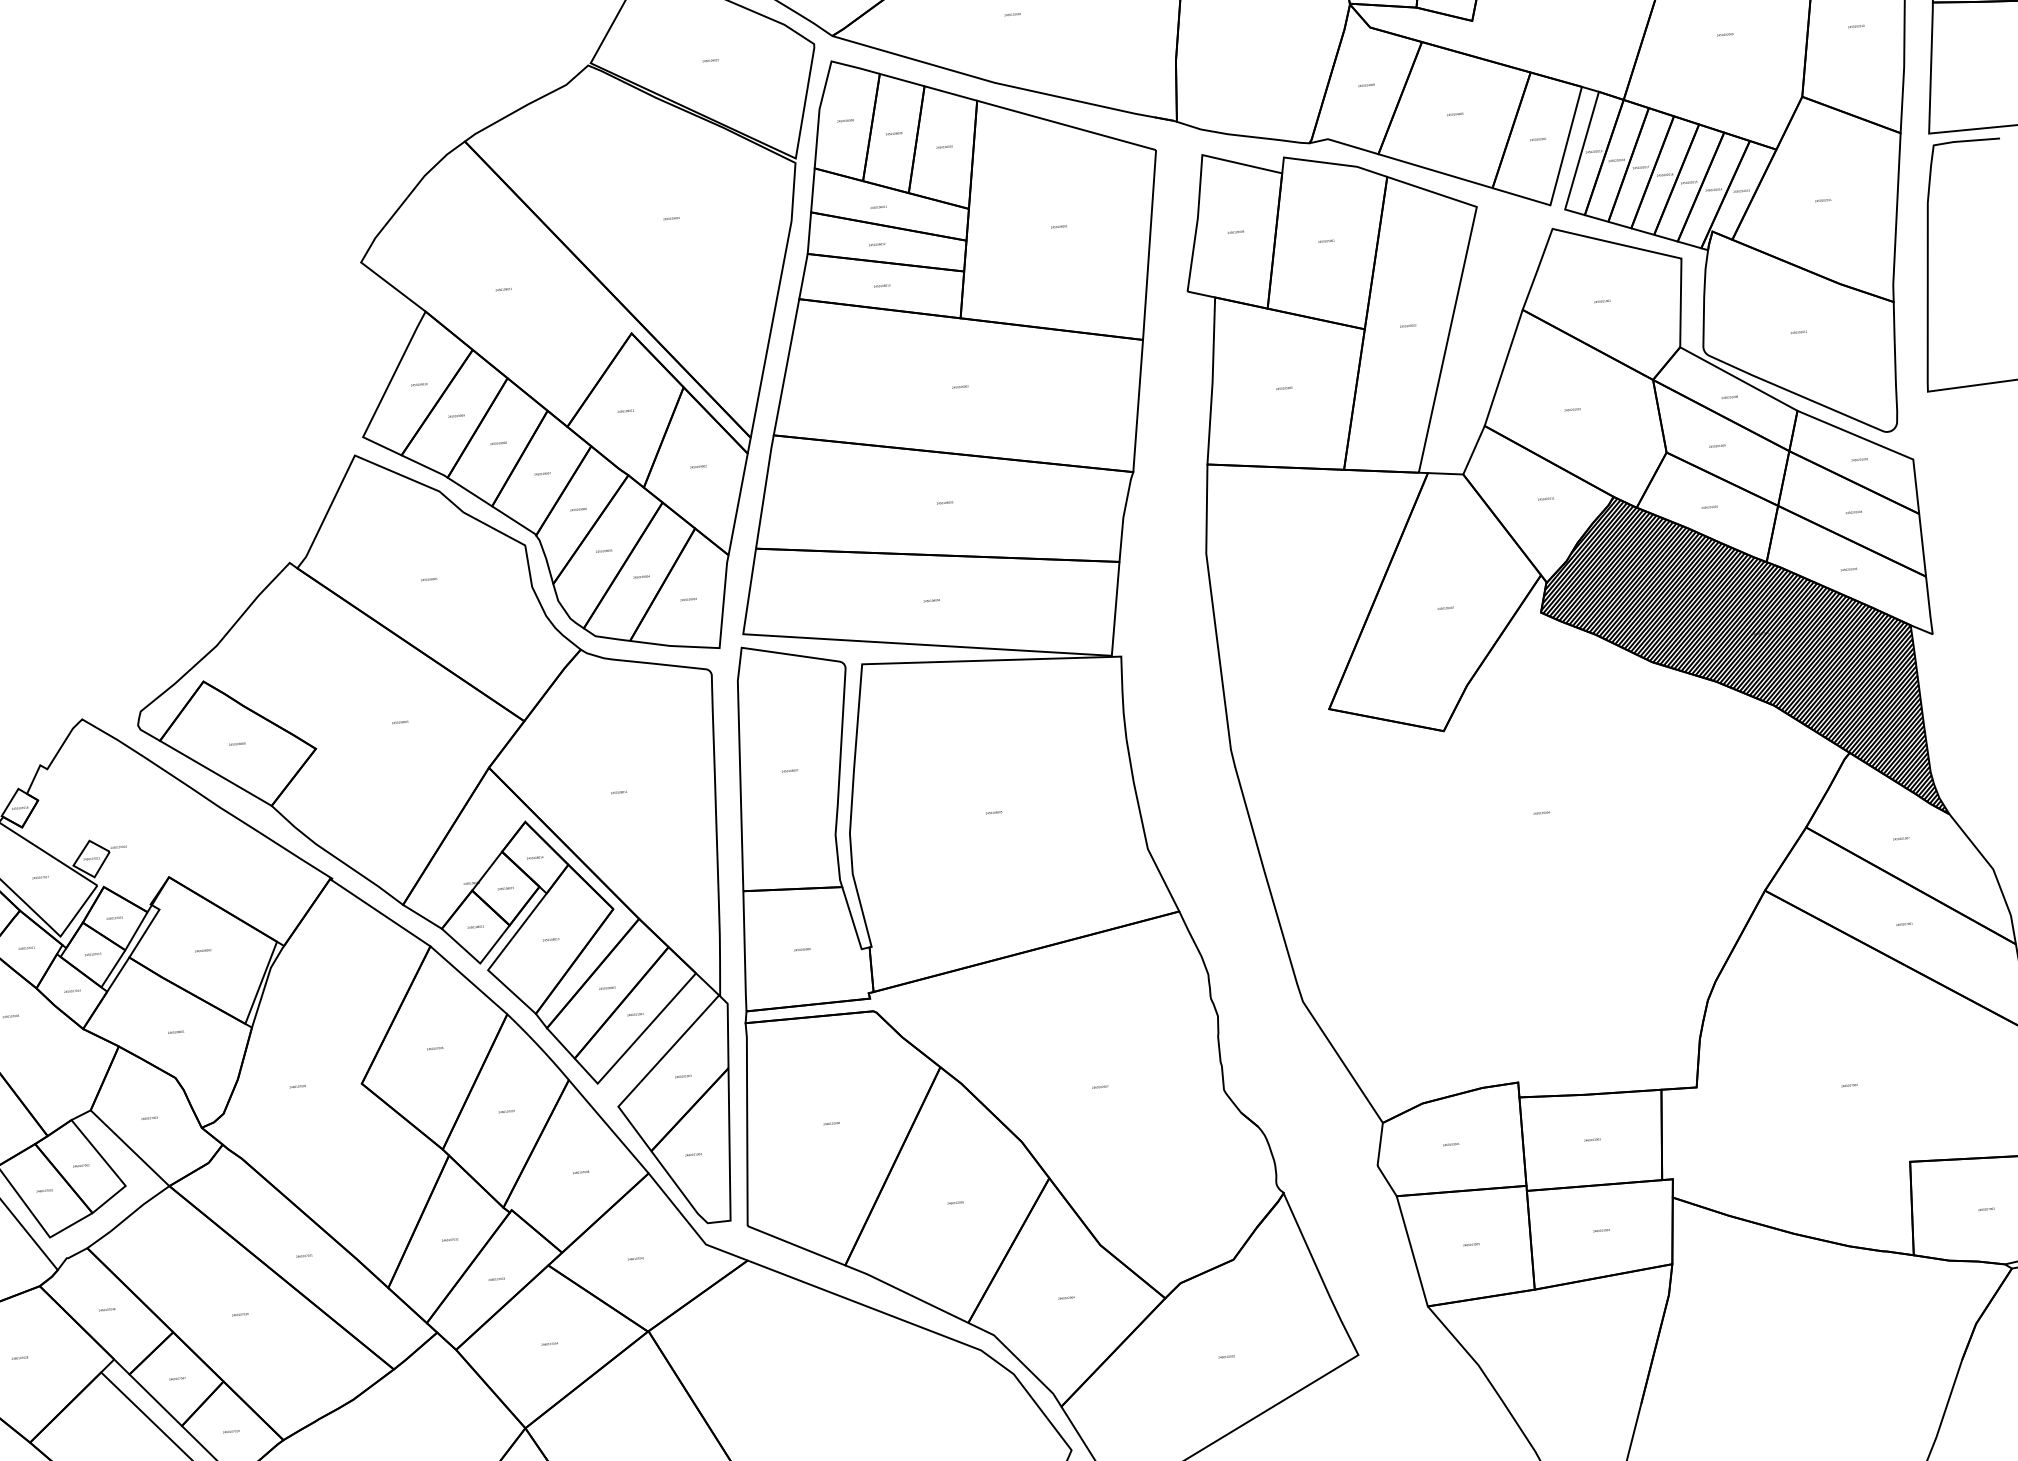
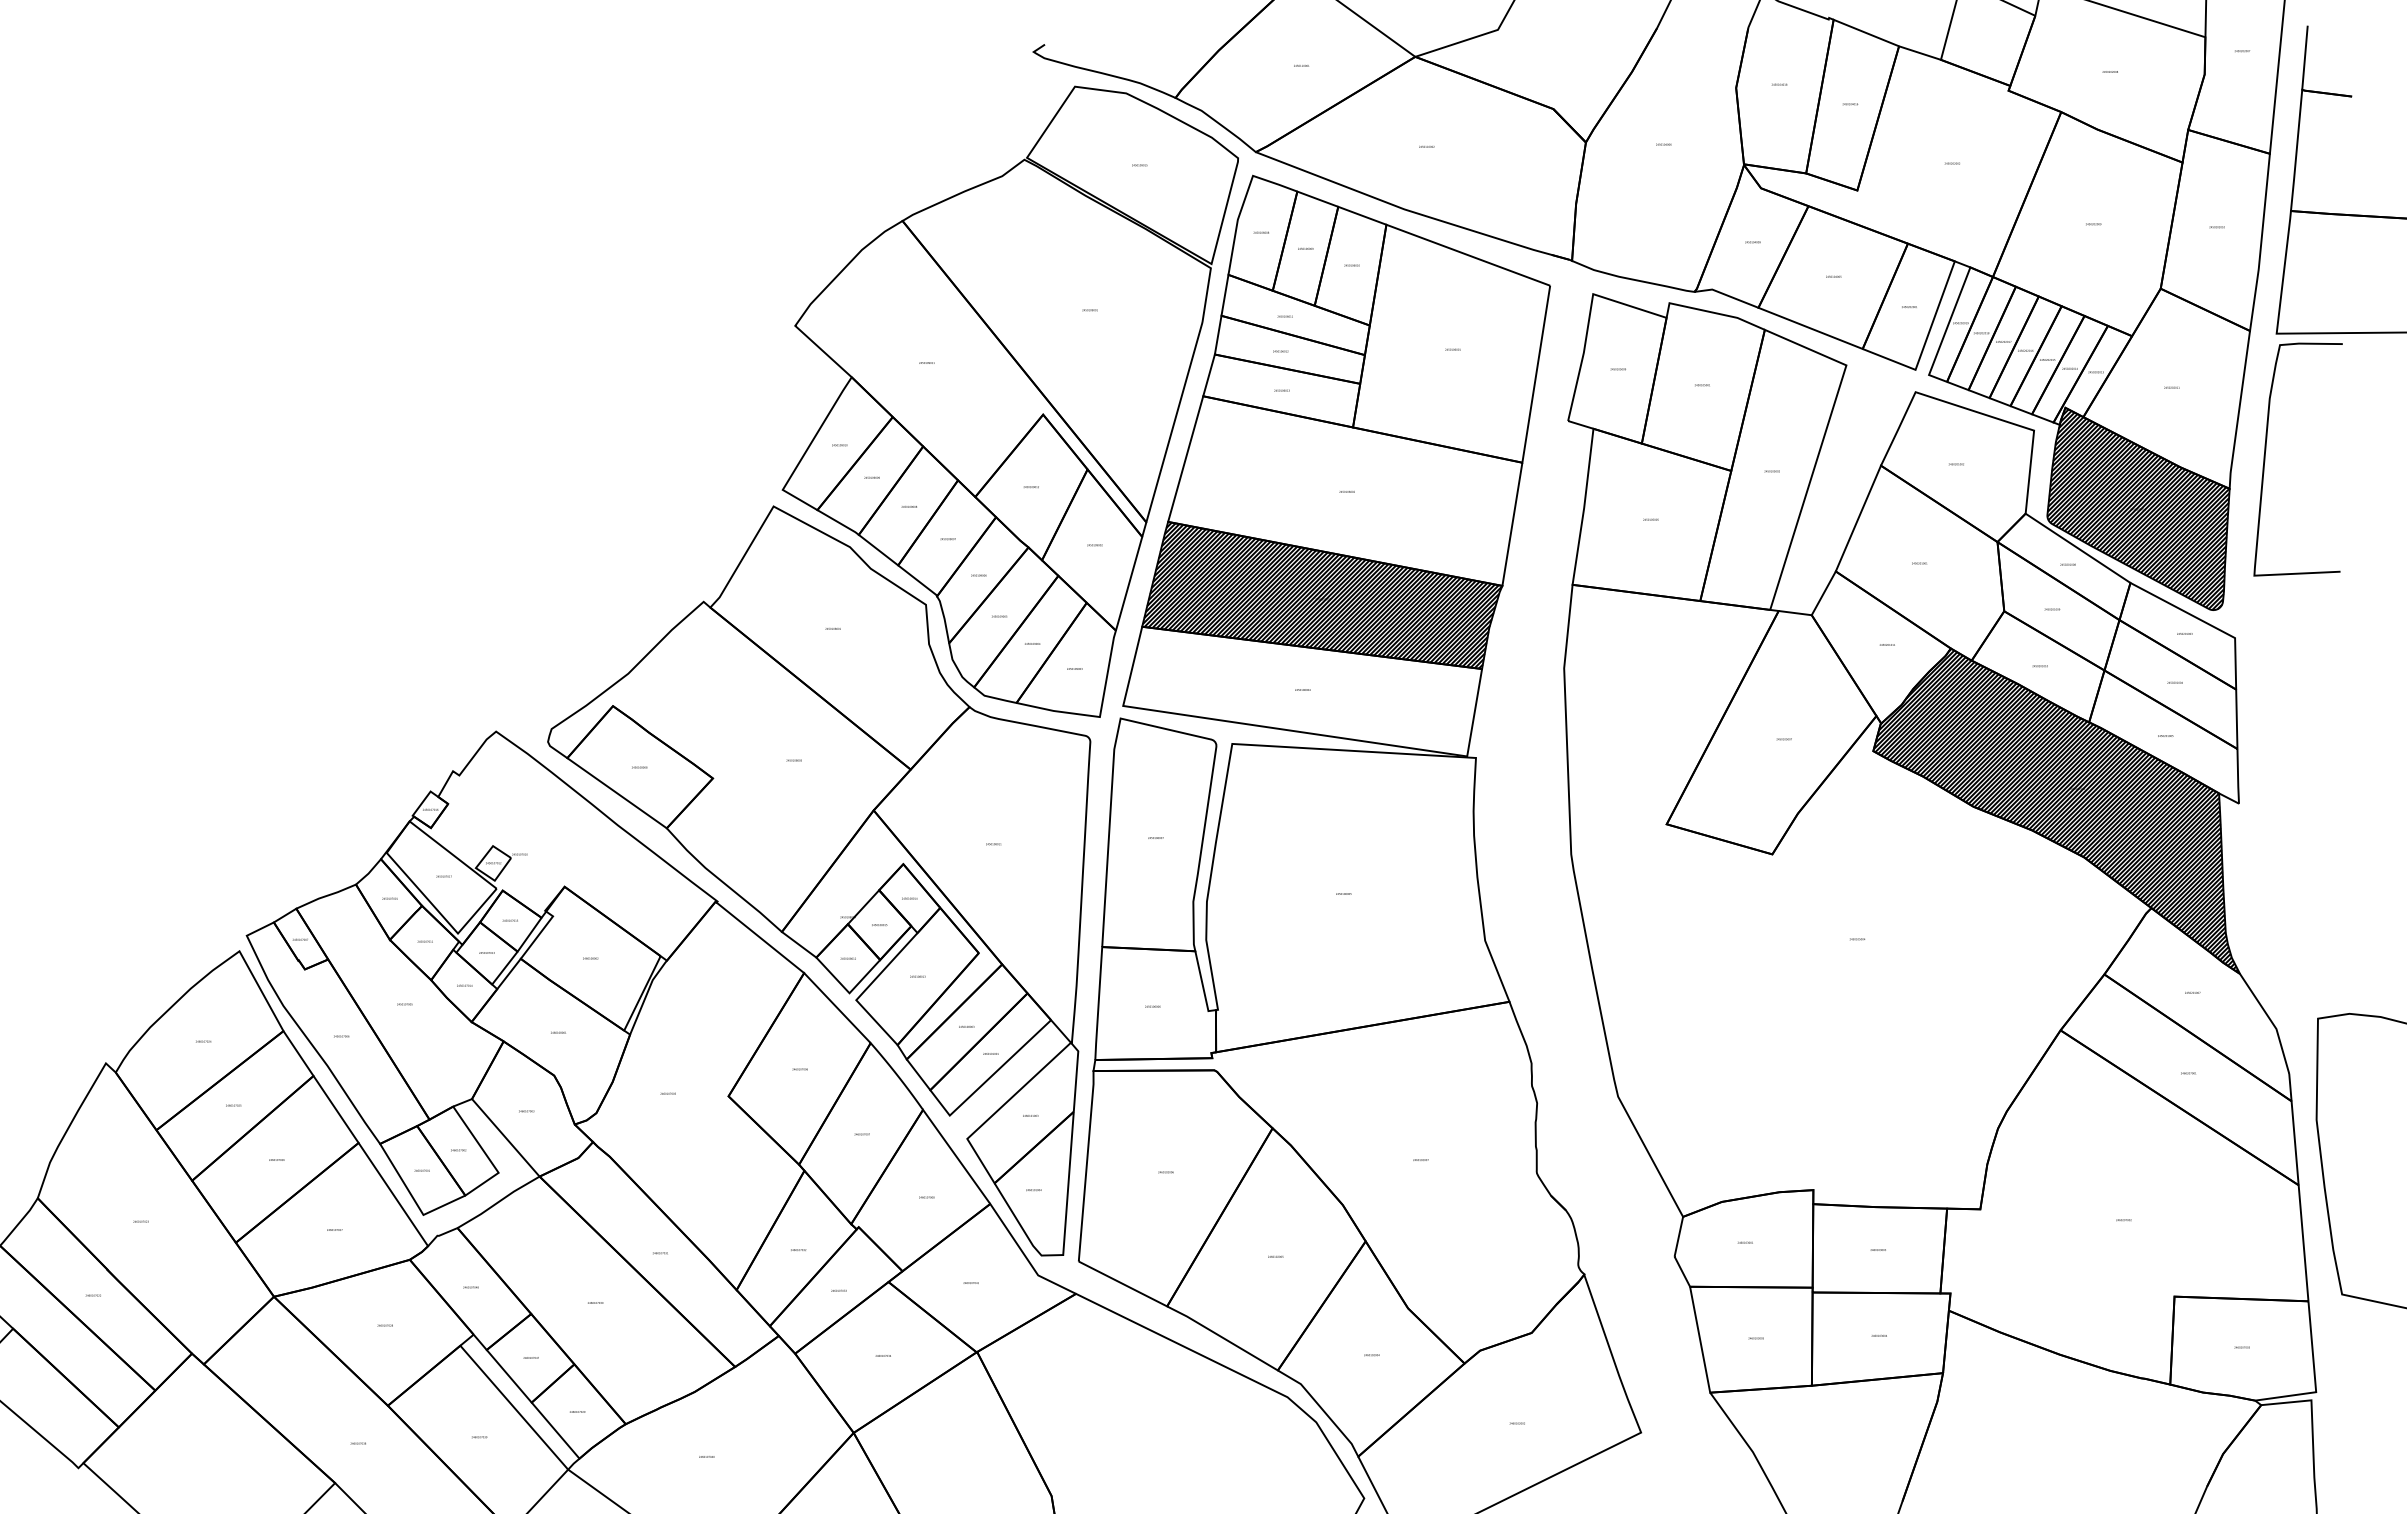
hatch: (1799, 331) -> (2138, 508), added
hatch: (943, 498) -> (1322, 595), added

